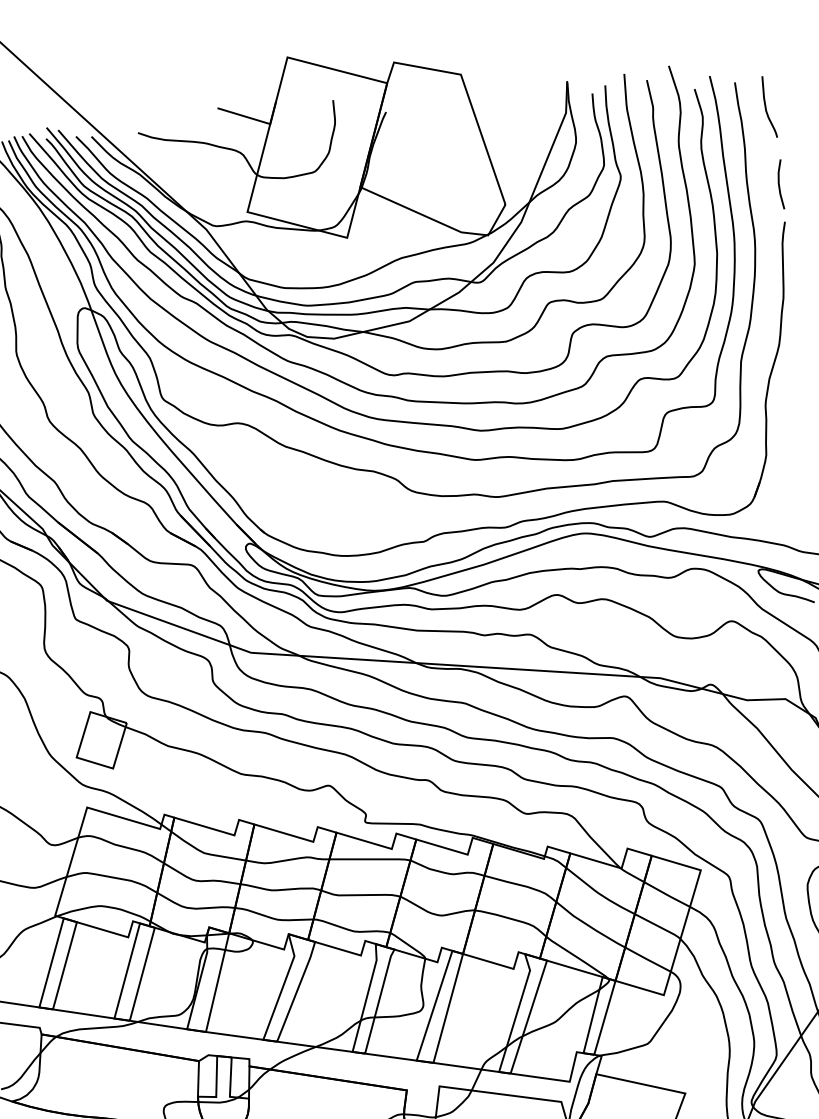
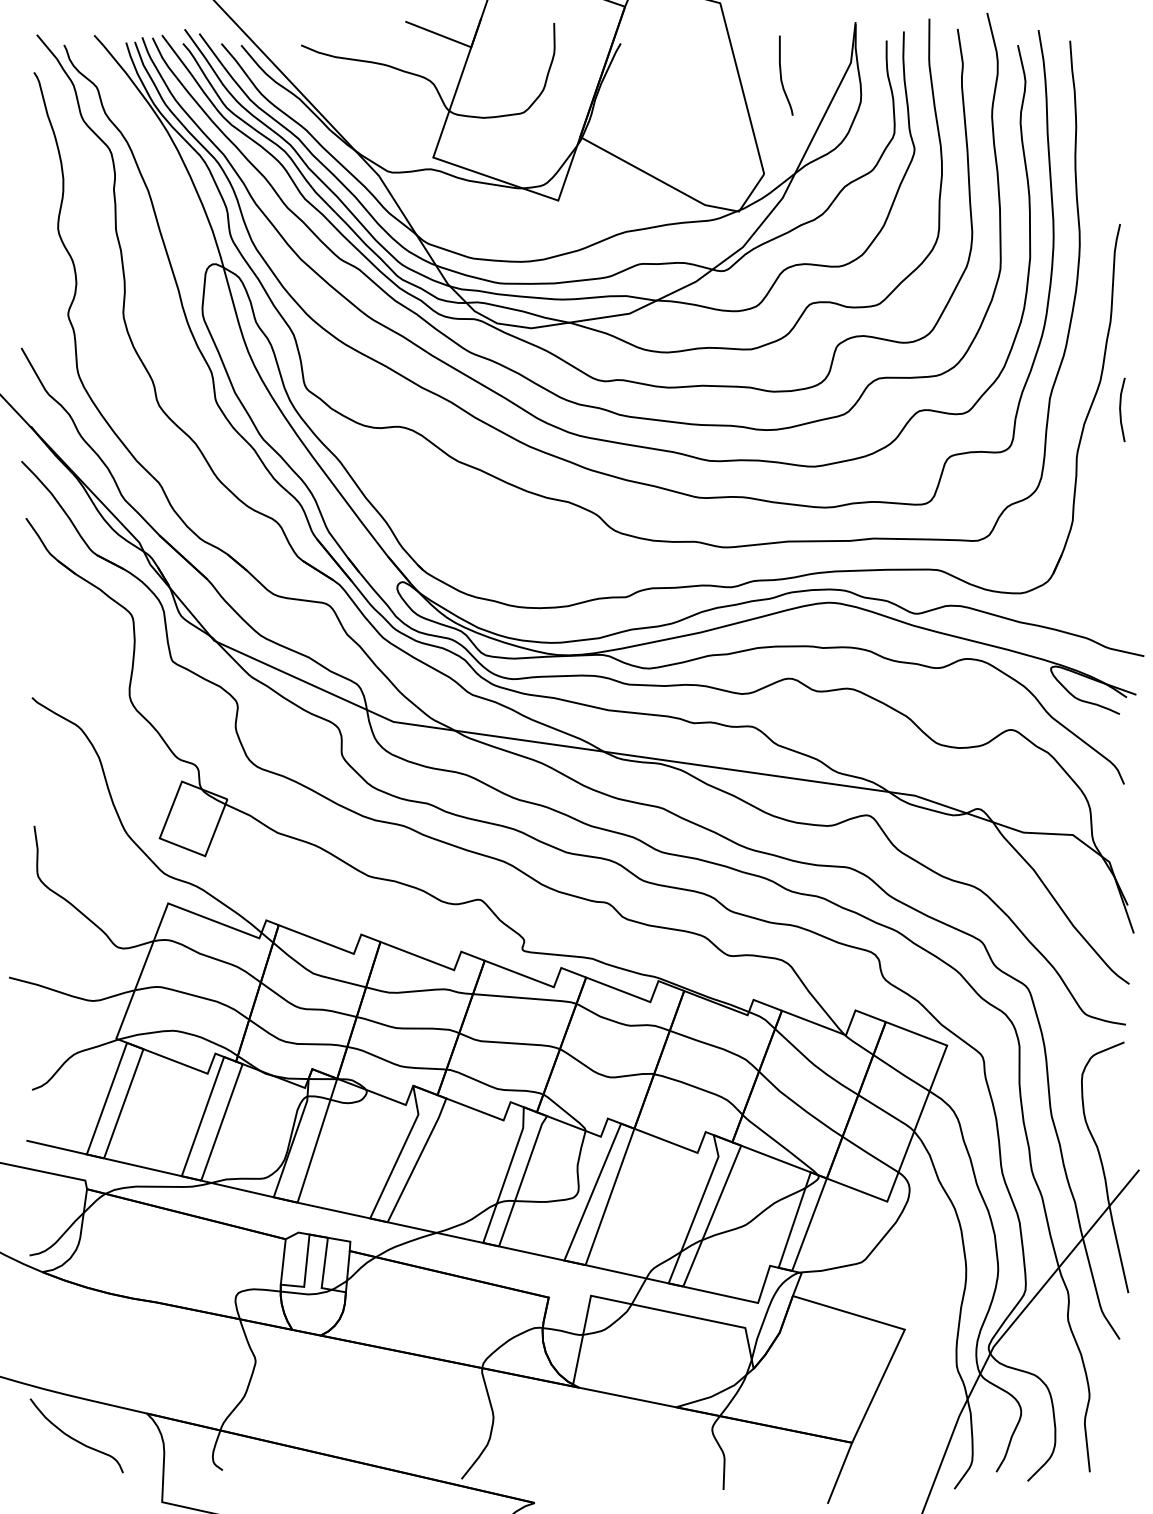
curve: (766, 107) -> (781, 75), moved
line: (780, 184) -> (1121, 410), moved

